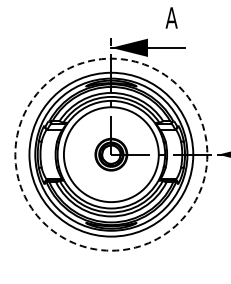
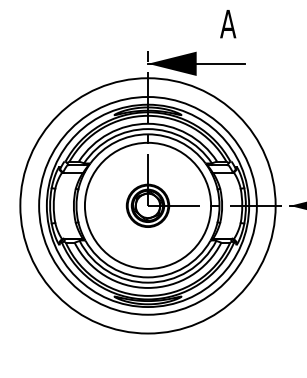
circle: (111, 154) -> (148, 205), dashed -> solid

